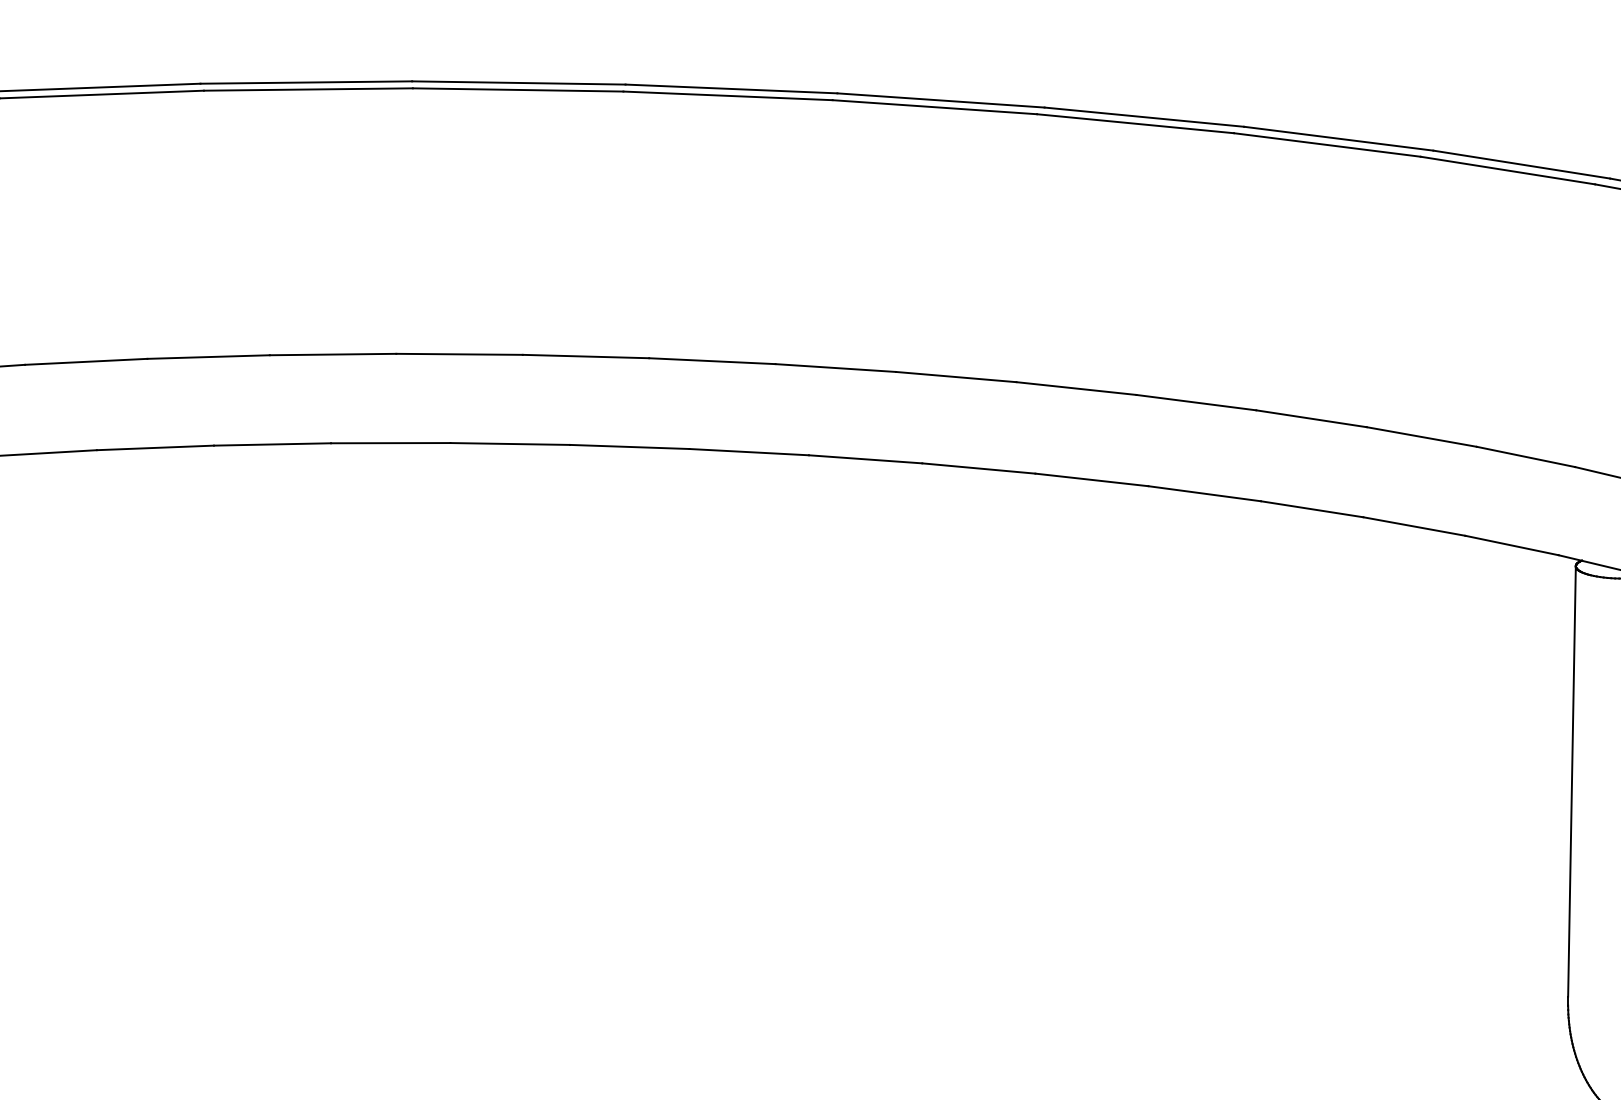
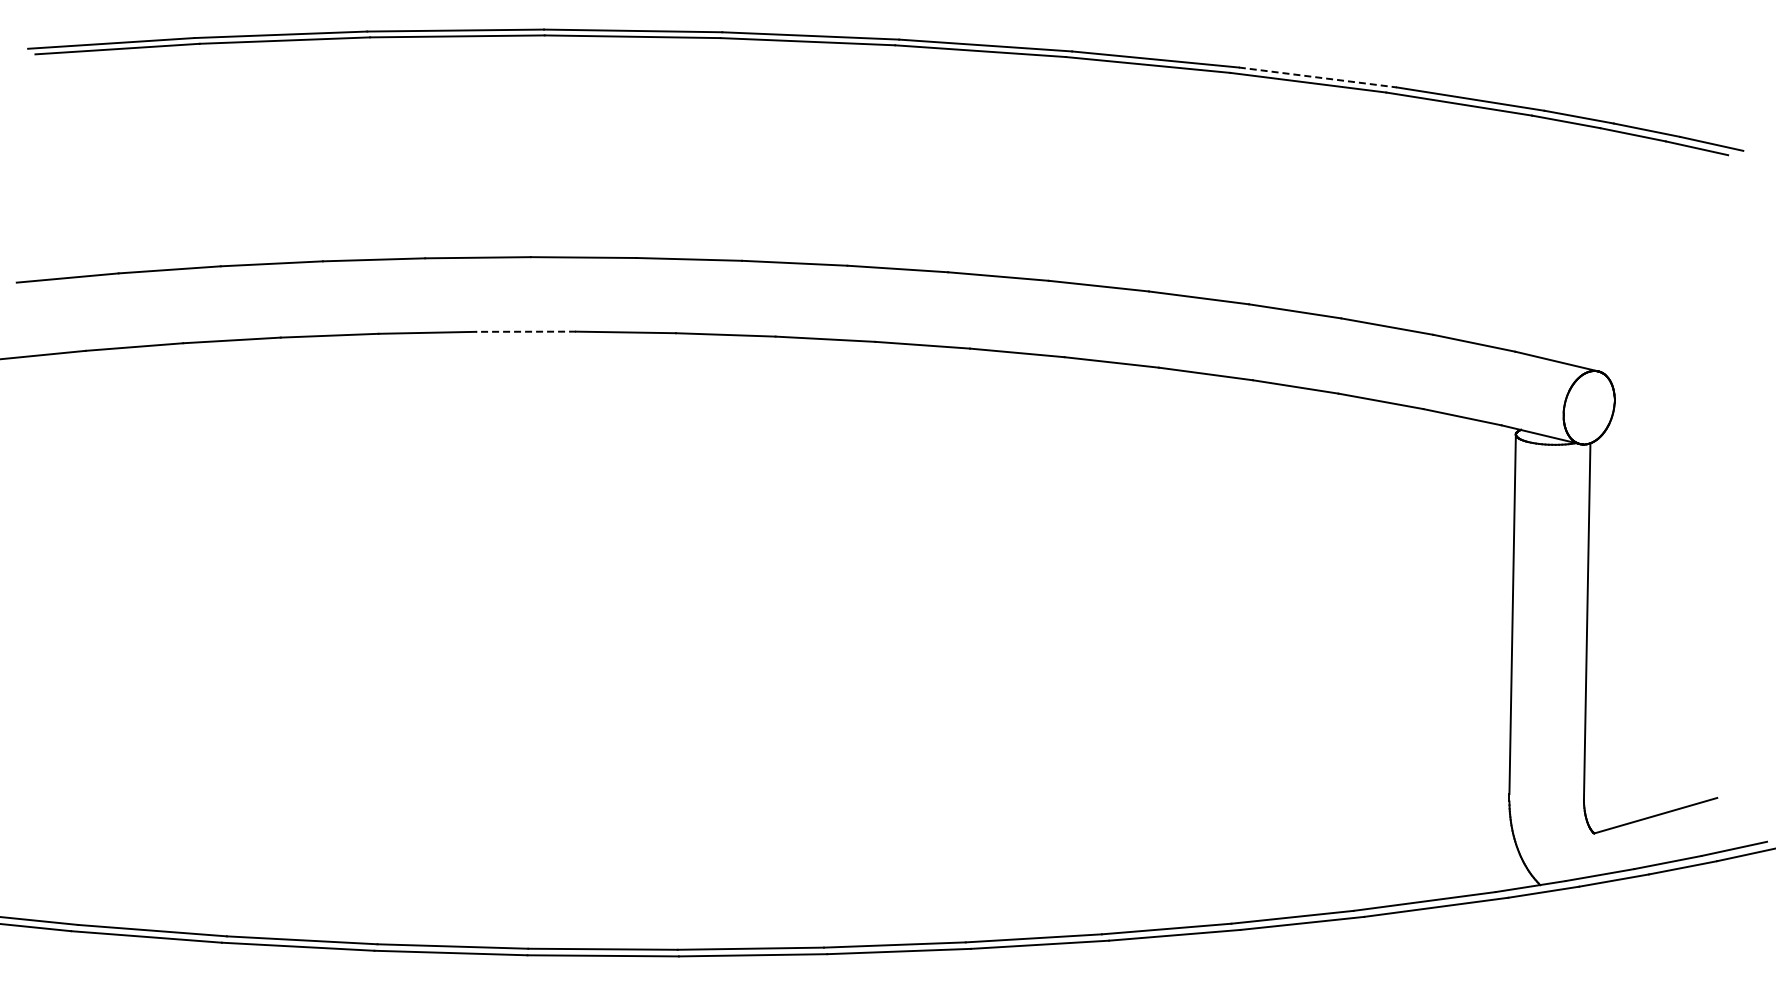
line: (1338, 138) -> (1317, 77), solid -> dashed
line: (391, 442) -> (526, 331), solid -> dashed

